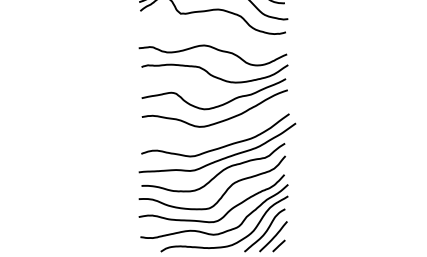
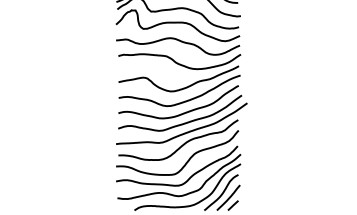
curve: (212, 27) -> (177, 23), added
curve: (219, 134) -> (183, 112), added

